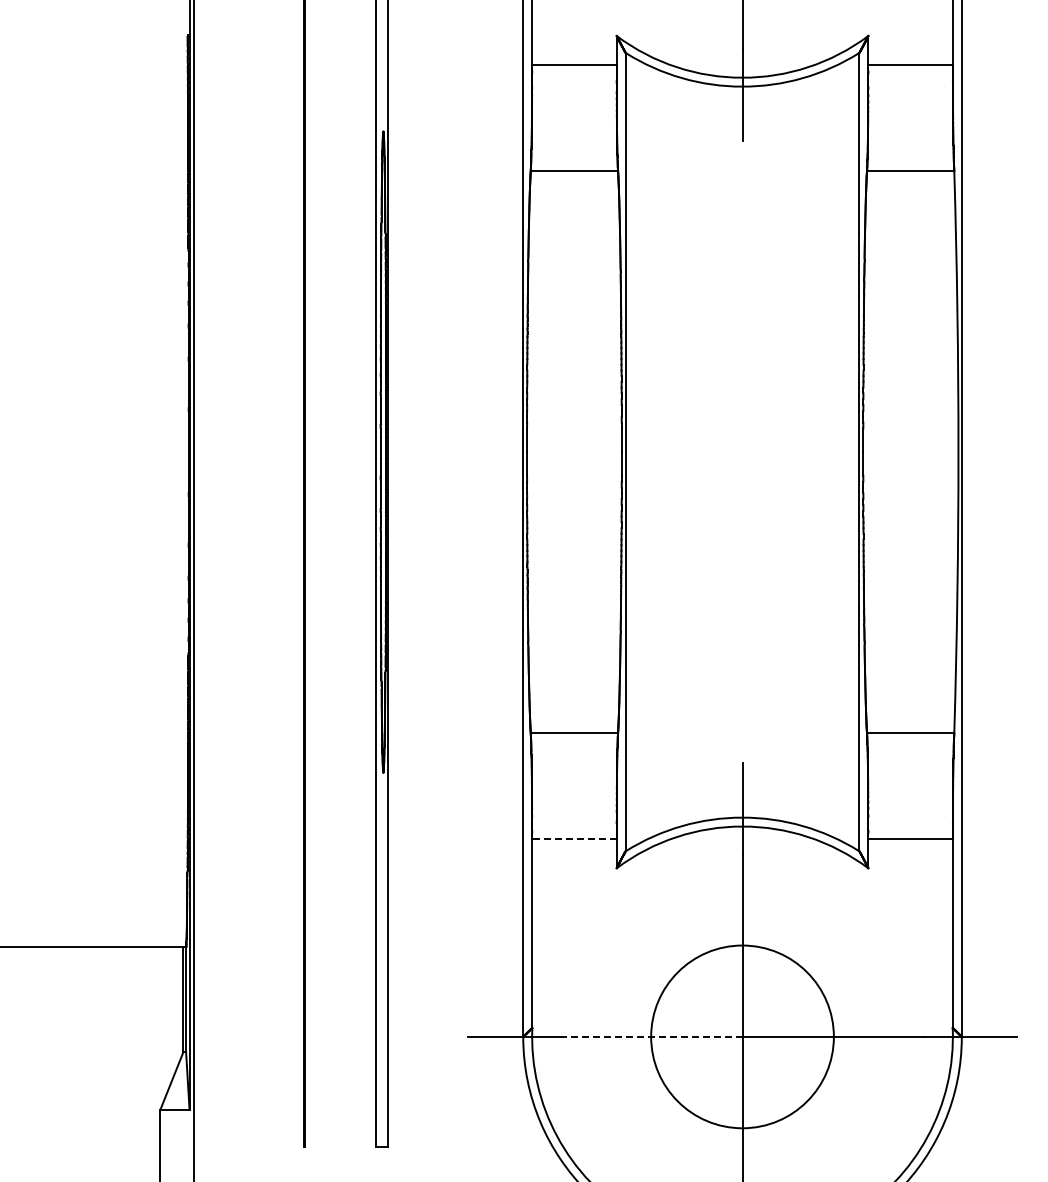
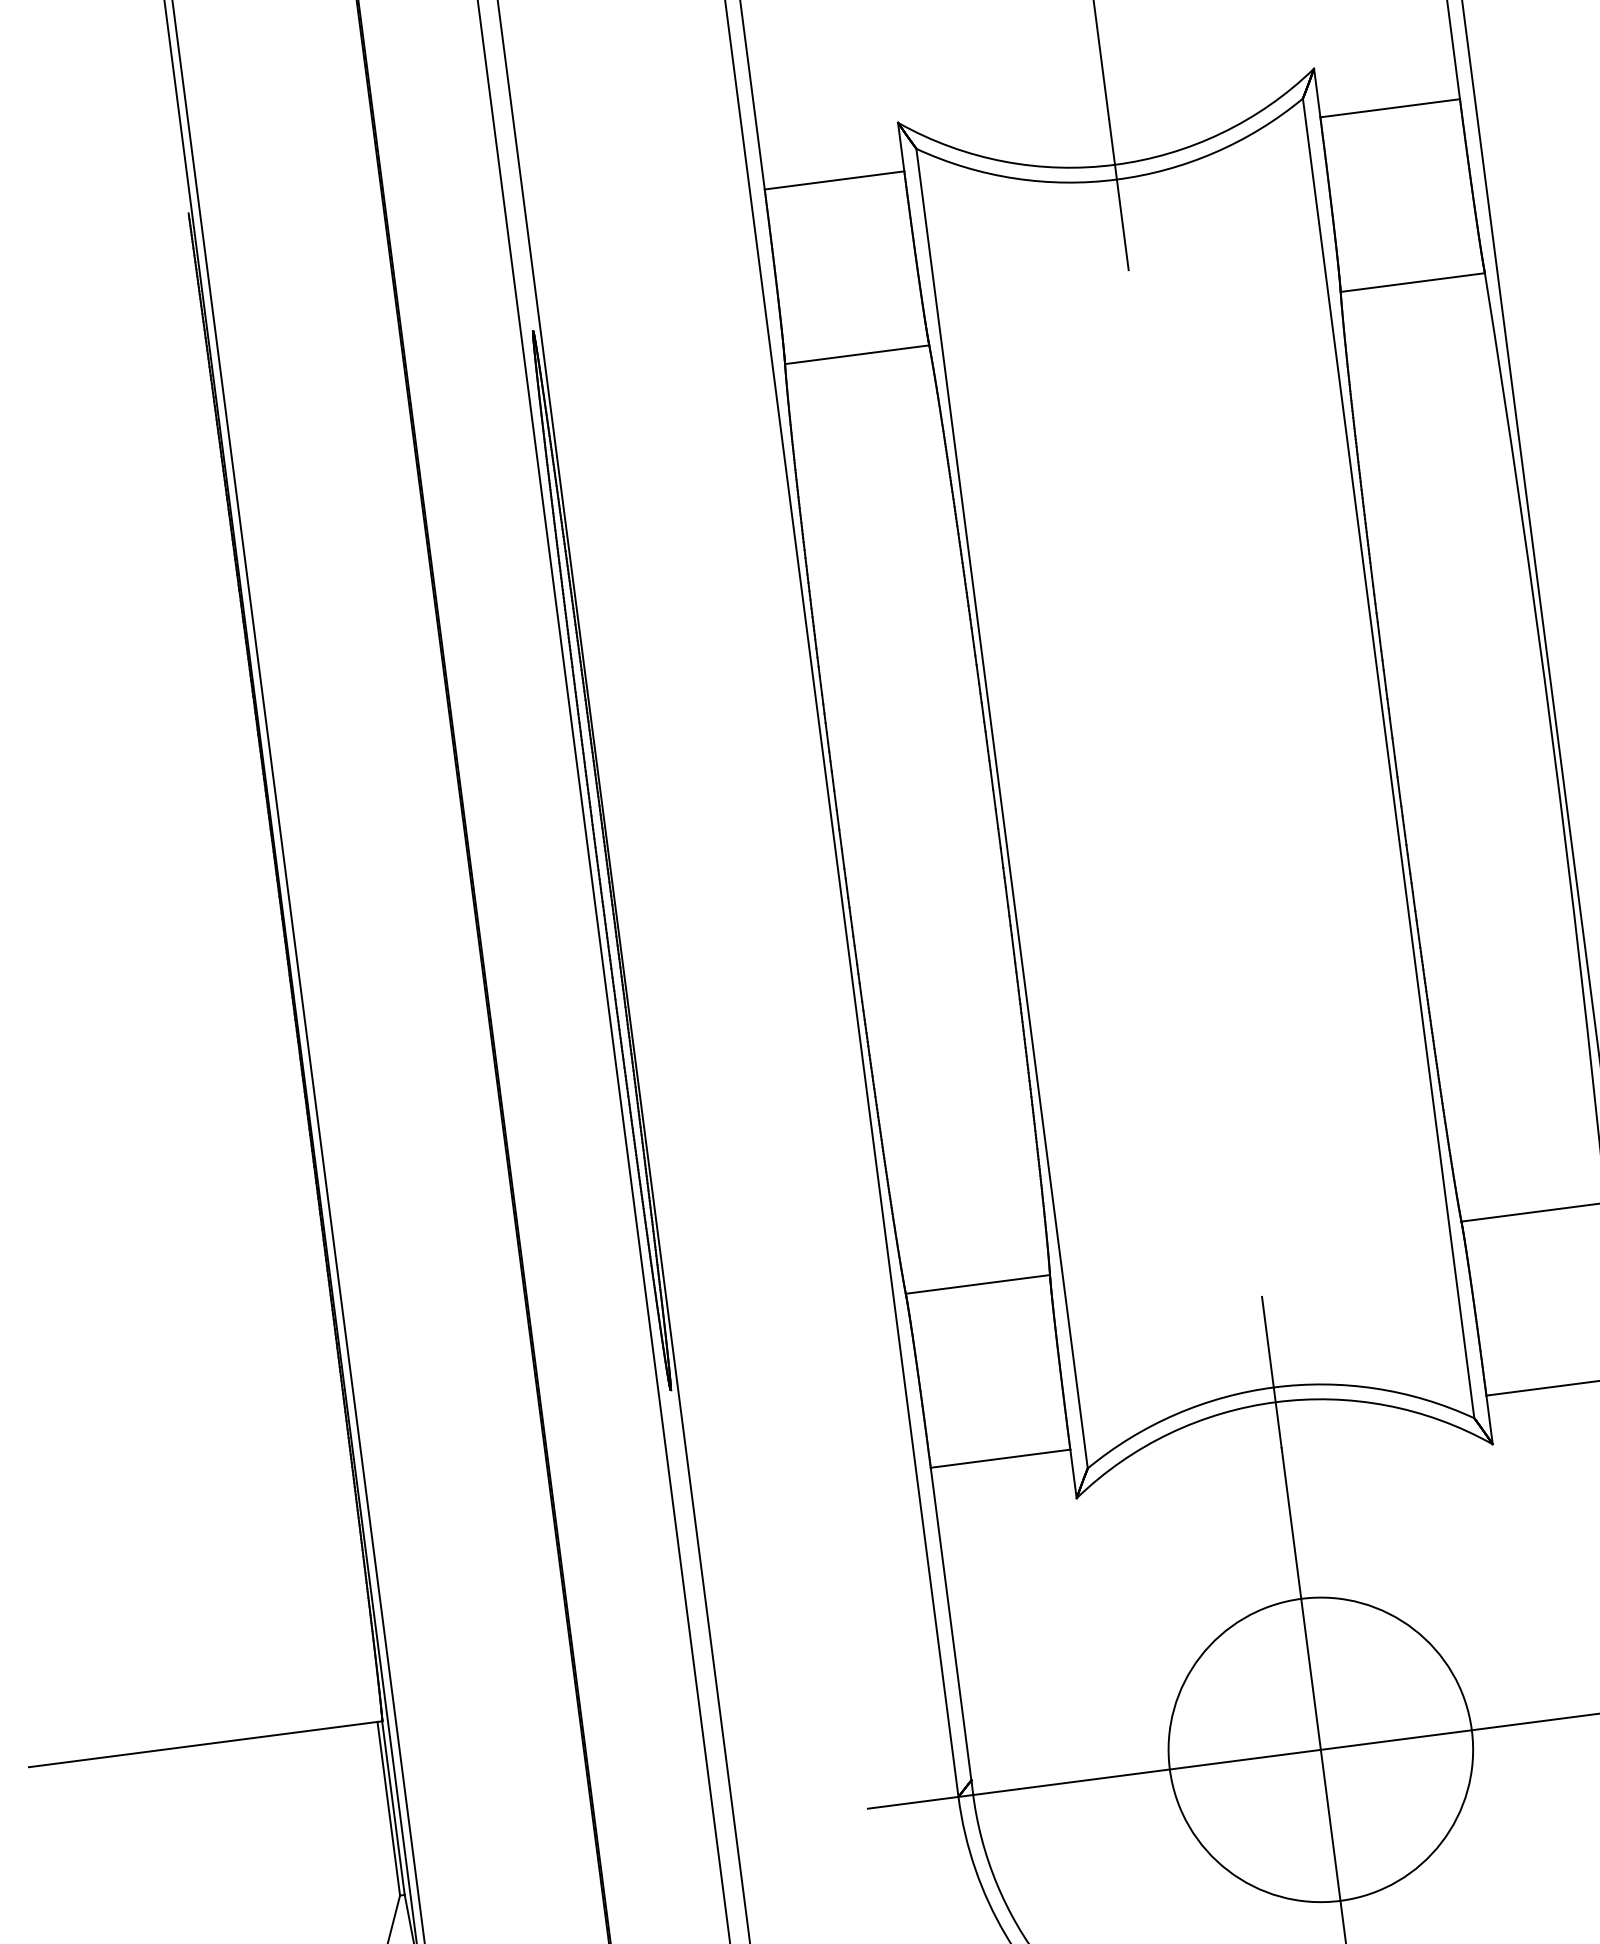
line: (573, 838) -> (998, 1458), dashed -> solid
line: (650, 1036) -> (1168, 1768), dashed -> solid

